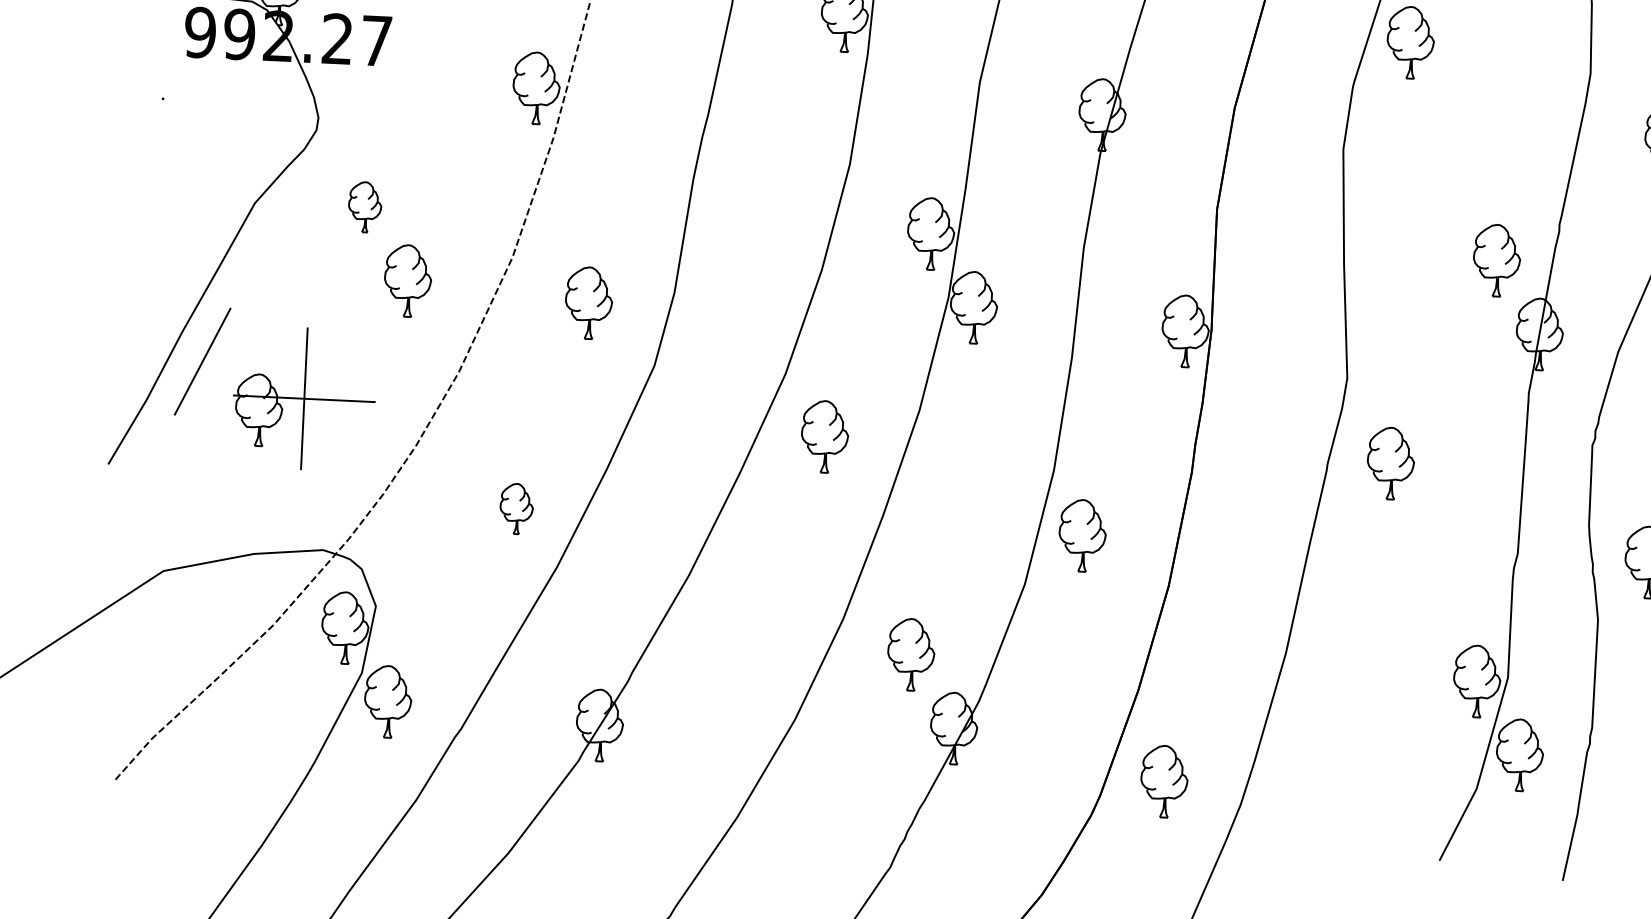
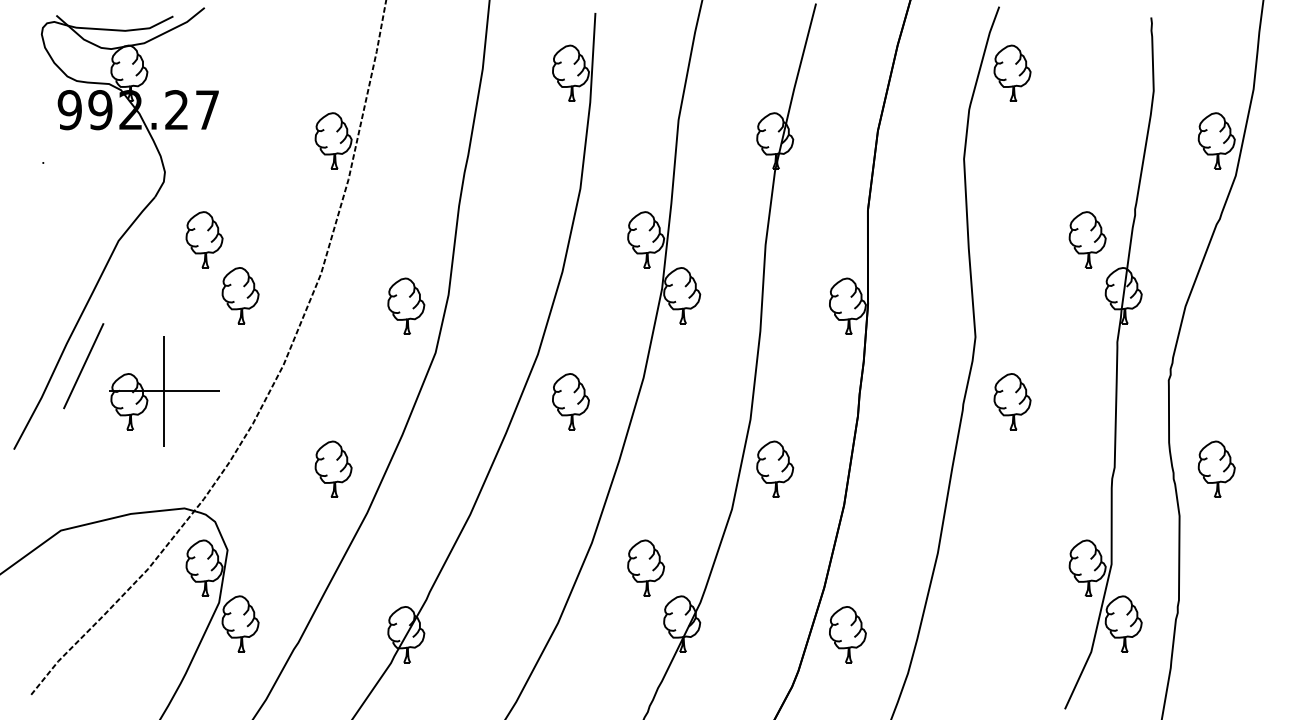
part: (365, 206) -> (204, 239), size x1.43
part: (589, 301) -> (406, 305), moved
part: (516, 507) -> (333, 468), size x1.43
part: (1163, 781) -> (847, 634), moved

